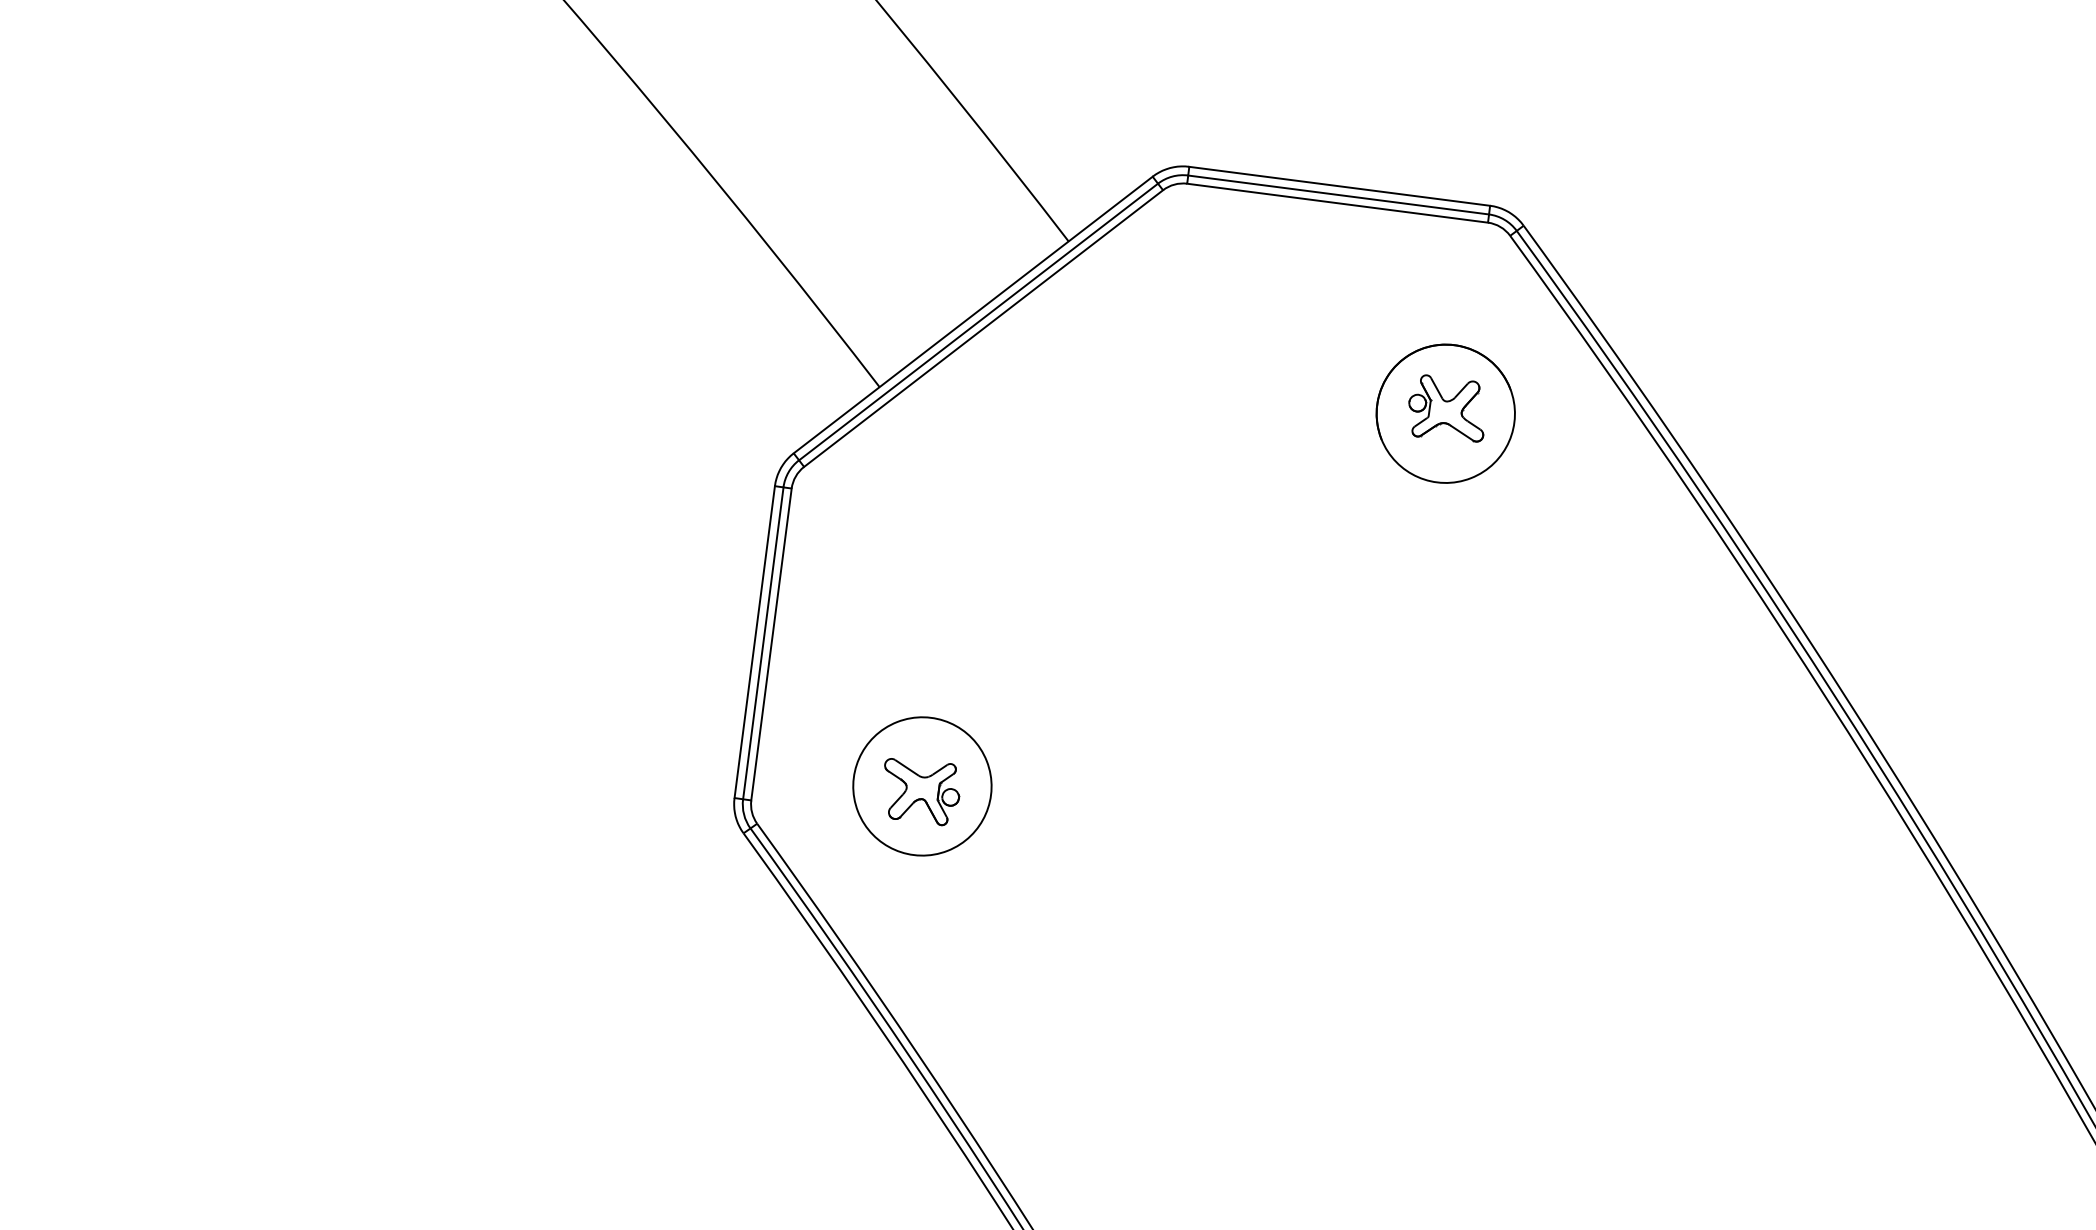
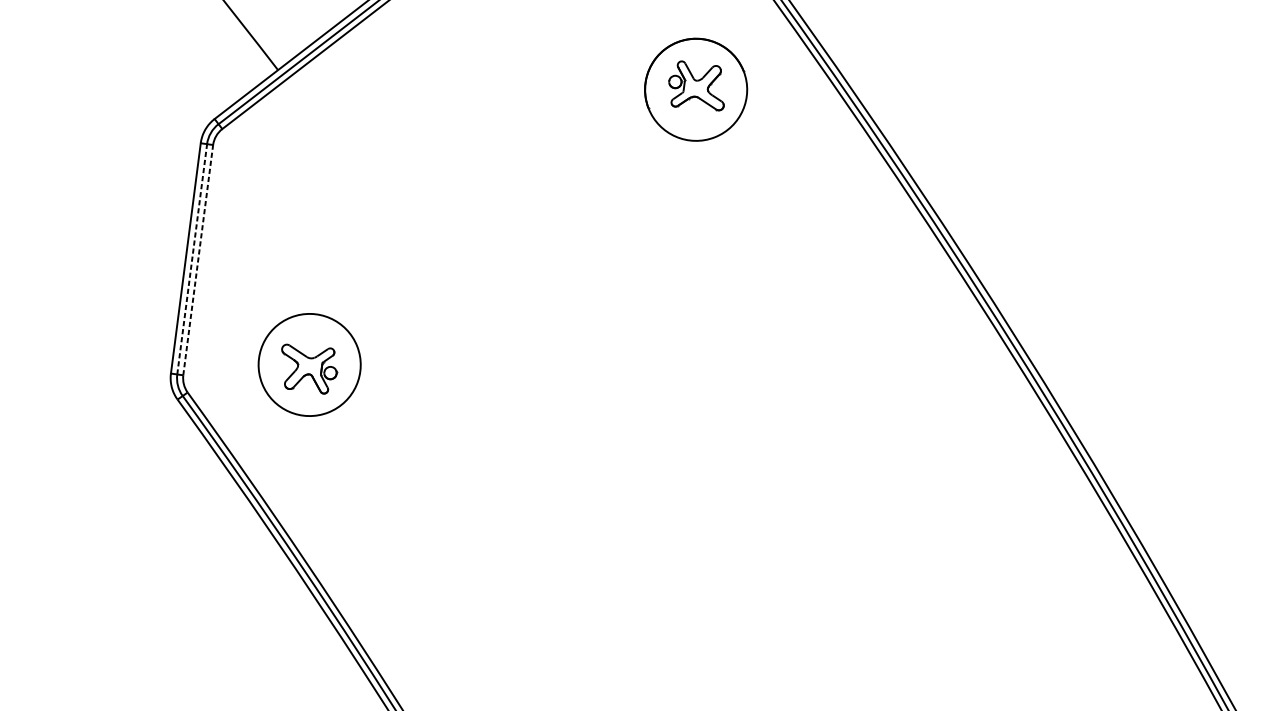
line: (763, 642) -> (192, 258), solid -> dashed
line: (771, 644) -> (198, 260), solid -> dashed

